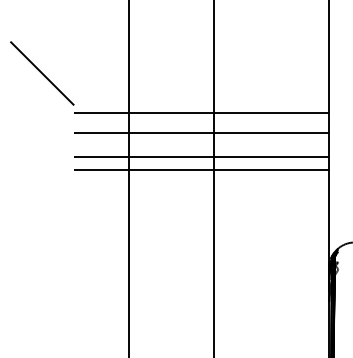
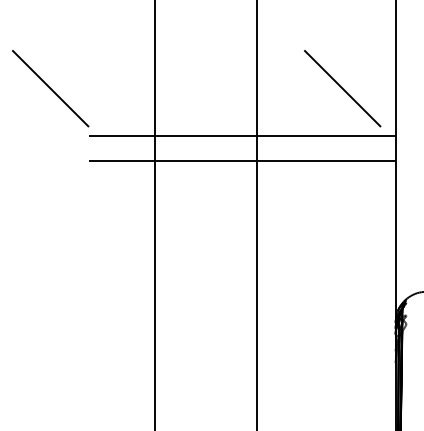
line: (285, 73) -> (342, 88), added
line: (201, 156) -> (241, 188), removed
line: (201, 170) -> (241, 205), removed

